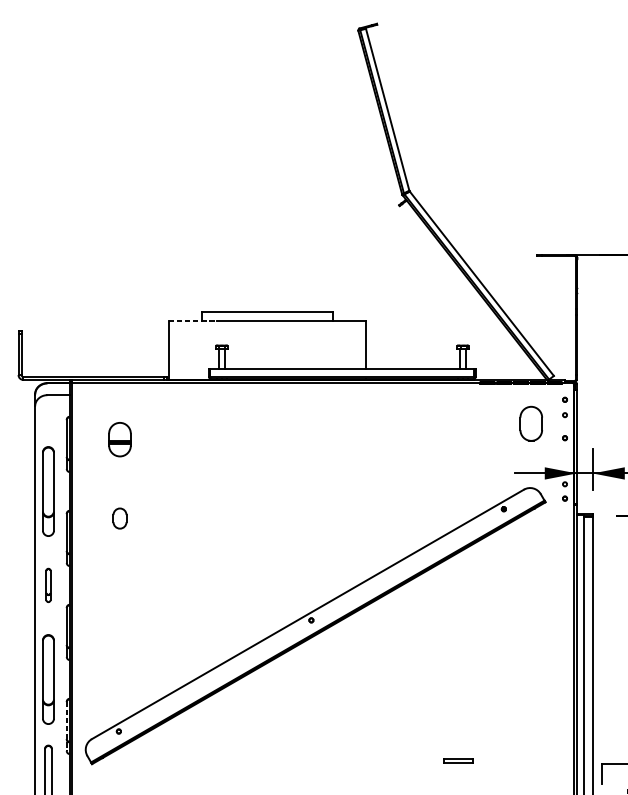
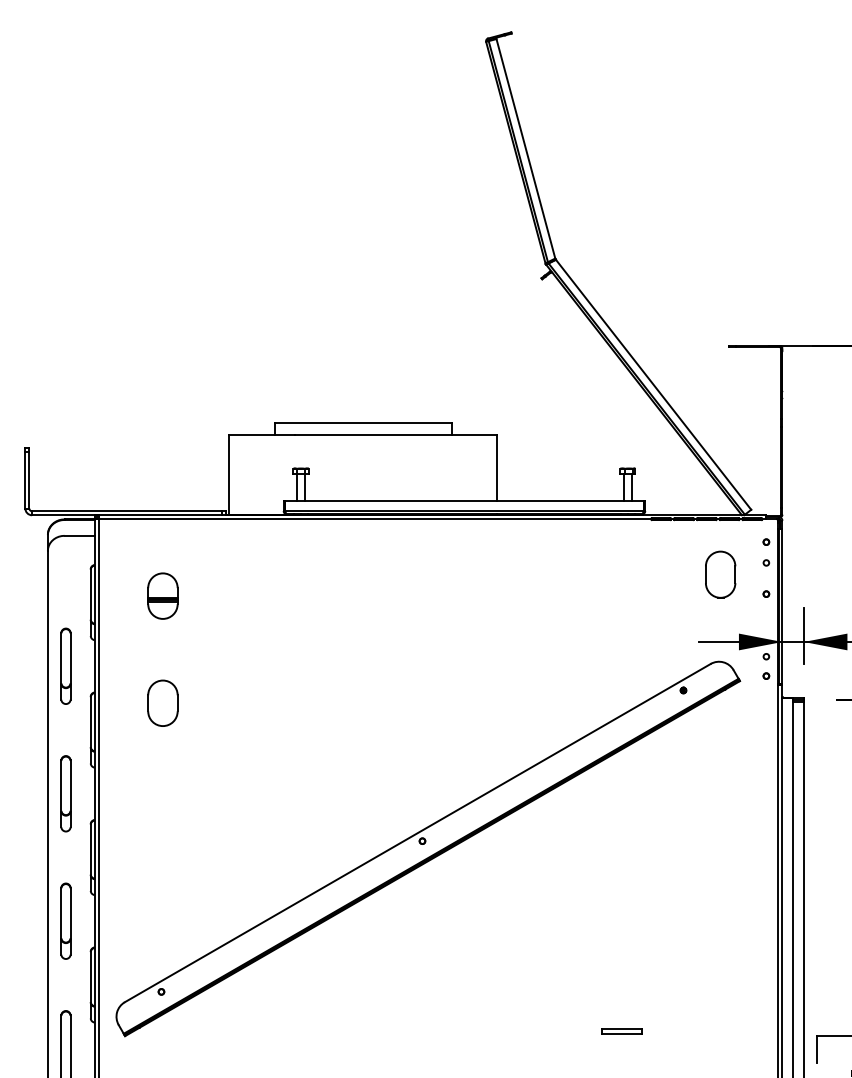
line: (193, 321) -> (262, 435), dashed -> solid
part: (48, 490) -> (65, 665), size x0.62
part: (119, 518) -> (162, 702), size x1.67
part: (48, 585) -> (65, 793), size x1.67
part: (48, 678) -> (65, 920), size x0.62
line: (66, 726) -> (90, 985), dashed -> solid

